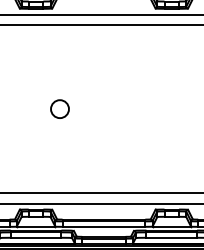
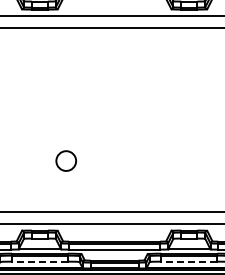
circle: (59, 108) -> (65, 160), moved
line: (35, 237) -> (39, 261), solid -> dashed
line: (171, 237) -> (189, 261), solid -> dashed

